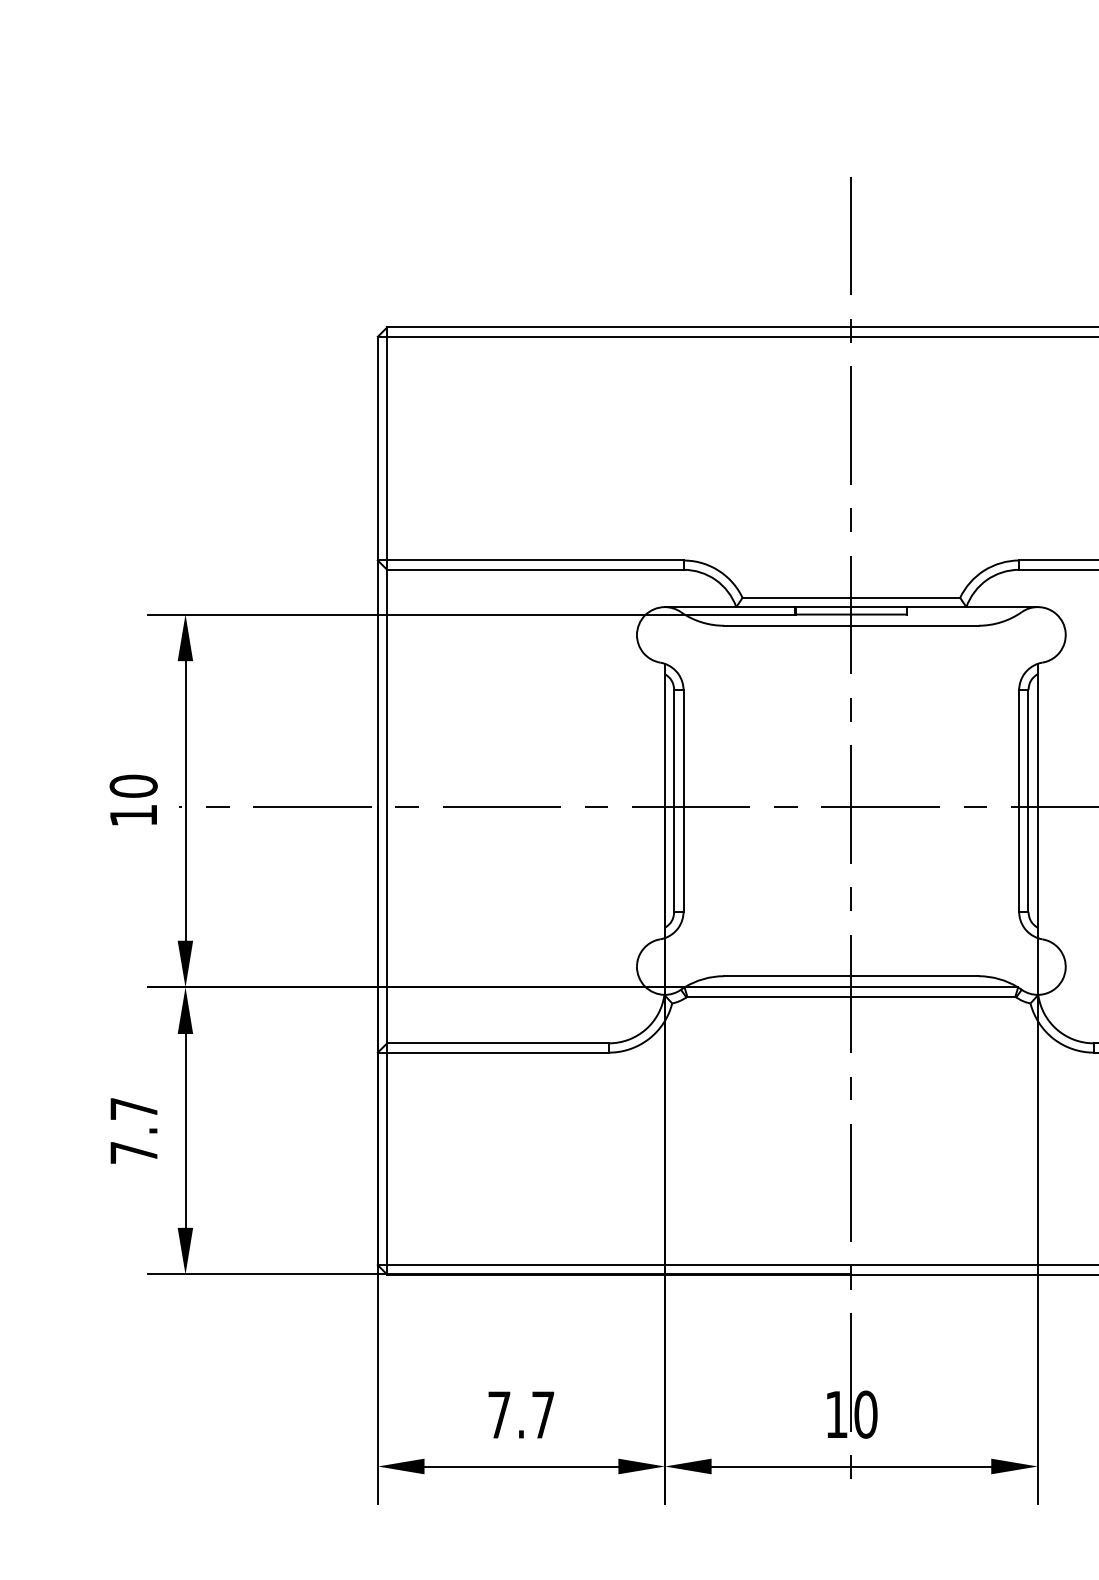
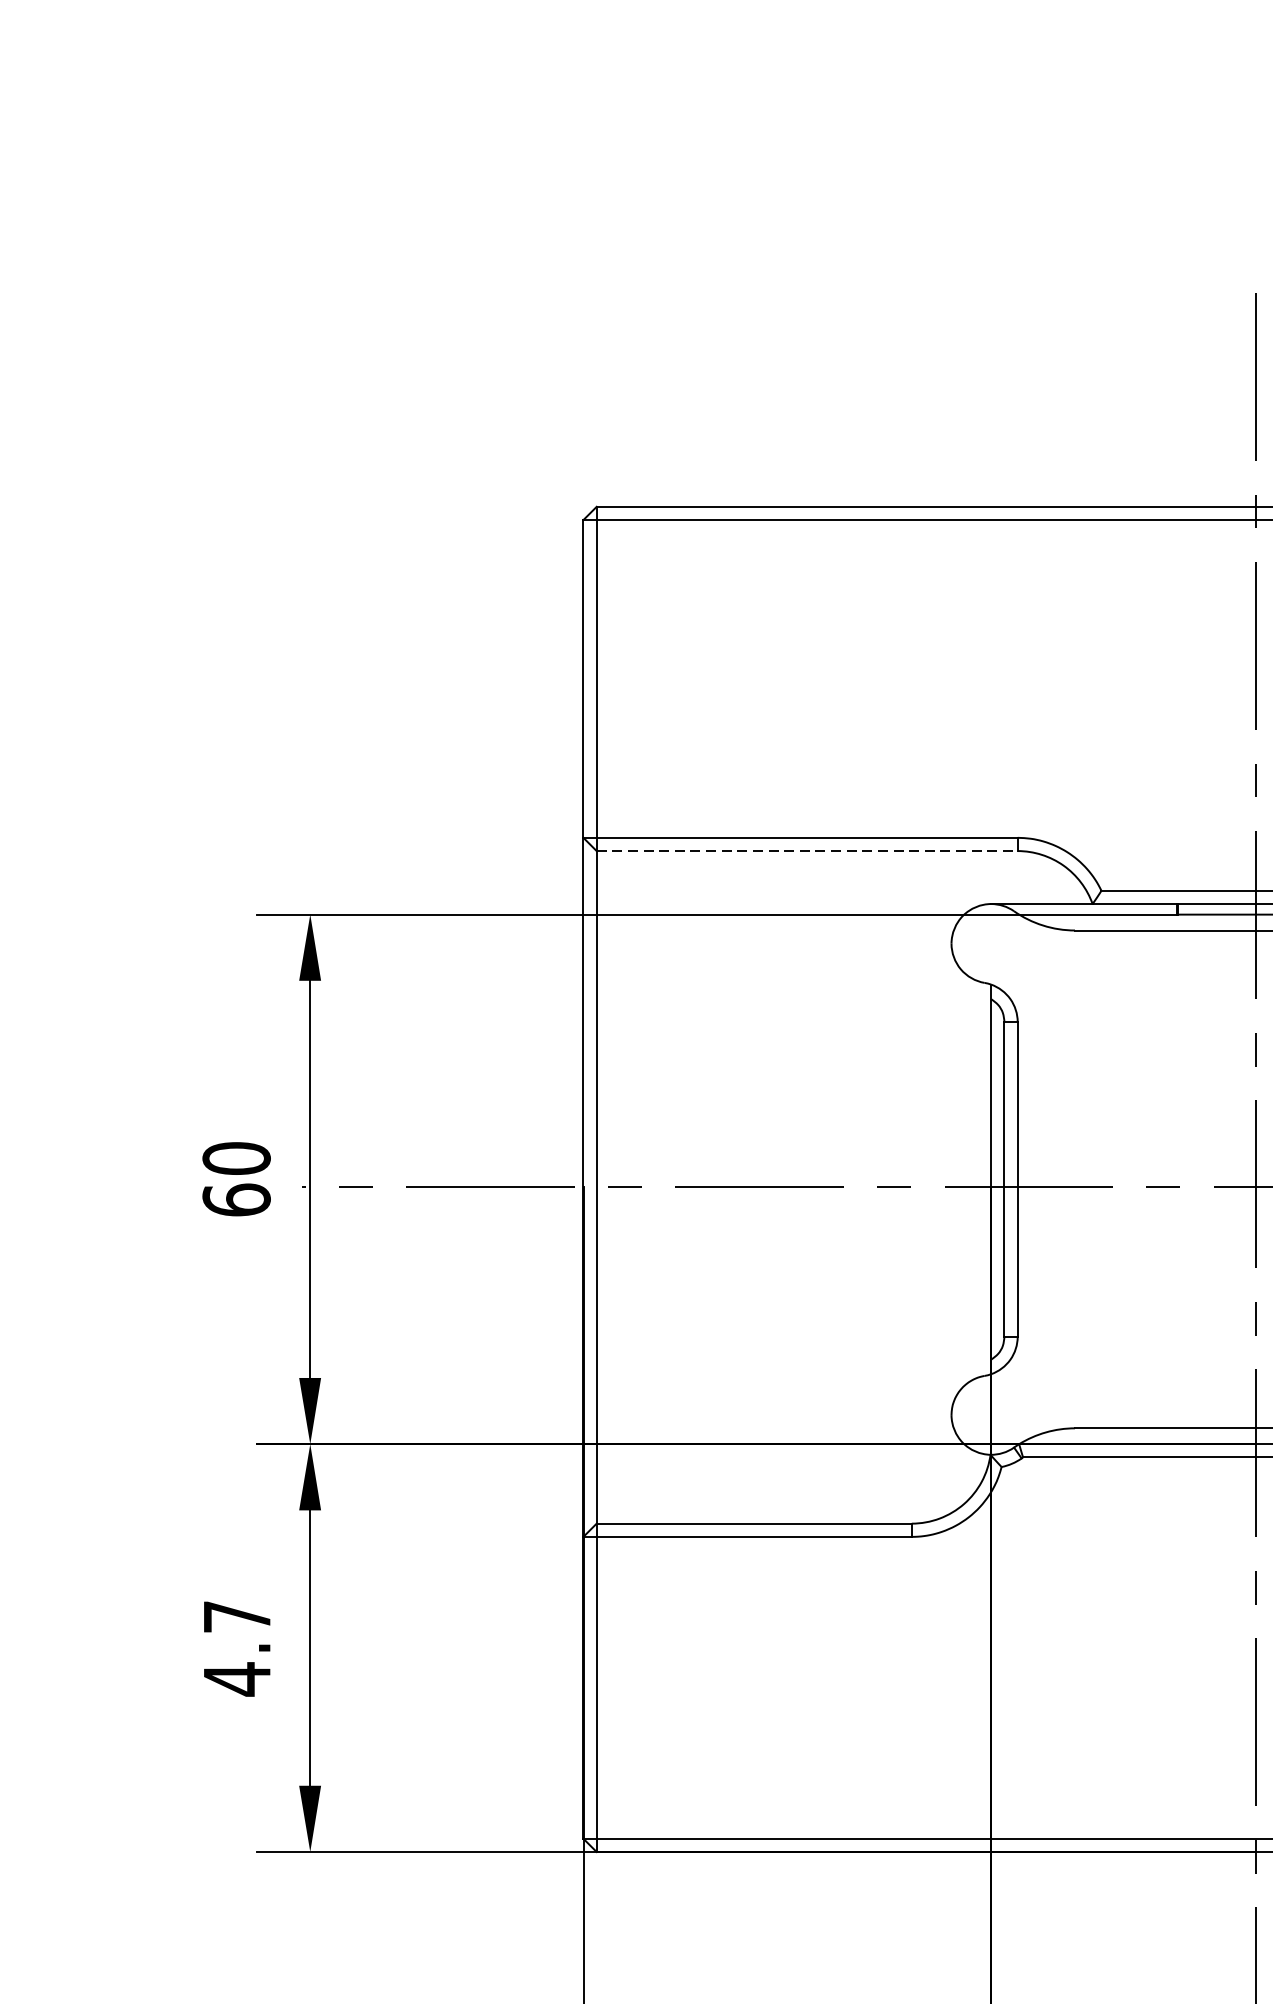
line: (535, 569) -> (807, 850), solid -> dashed
text: (133, 814) -> (236, 1198), 10 -> 60
text: (133, 1152) -> (236, 1678), 7.7 -> 4.7

